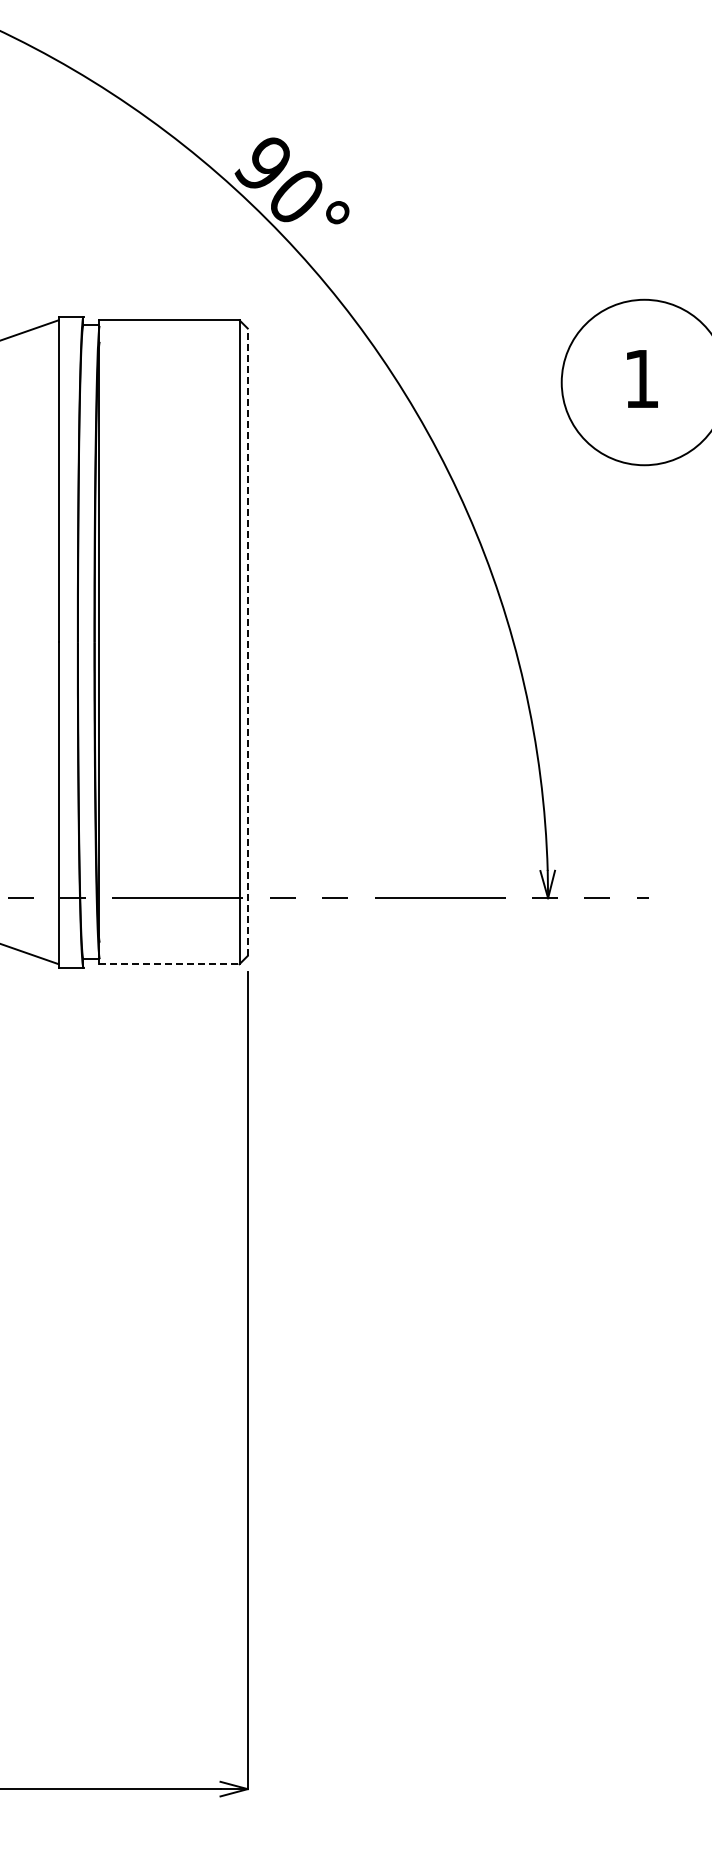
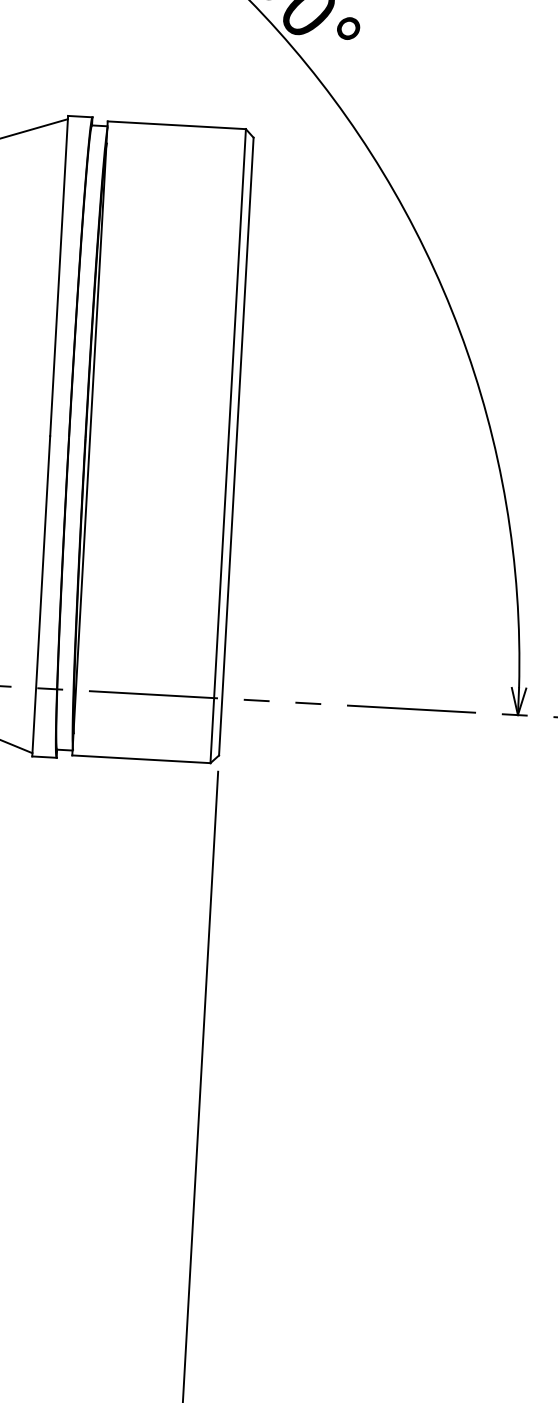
line: (247, 642) -> (236, 446), dashed -> solid
line: (169, 964) -> (141, 759), dashed -> solid

